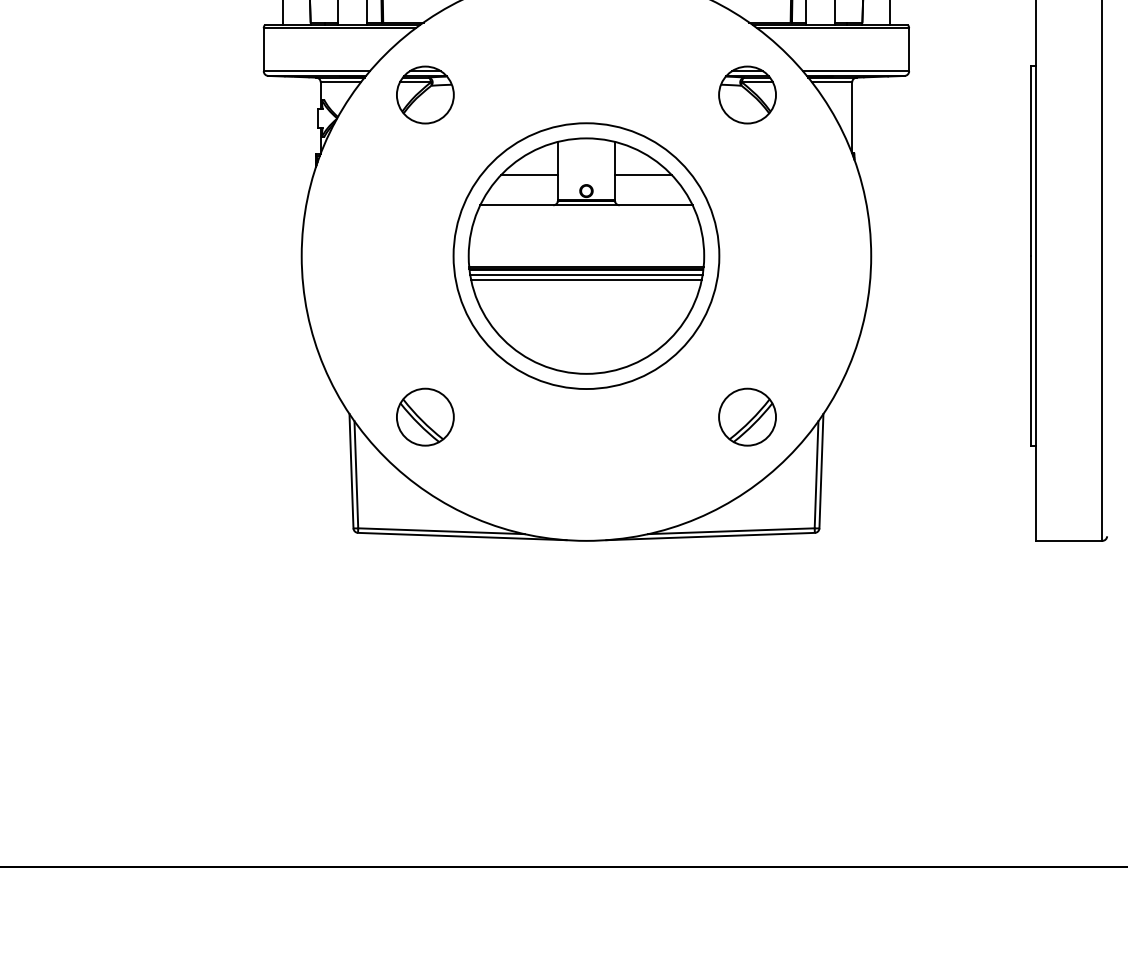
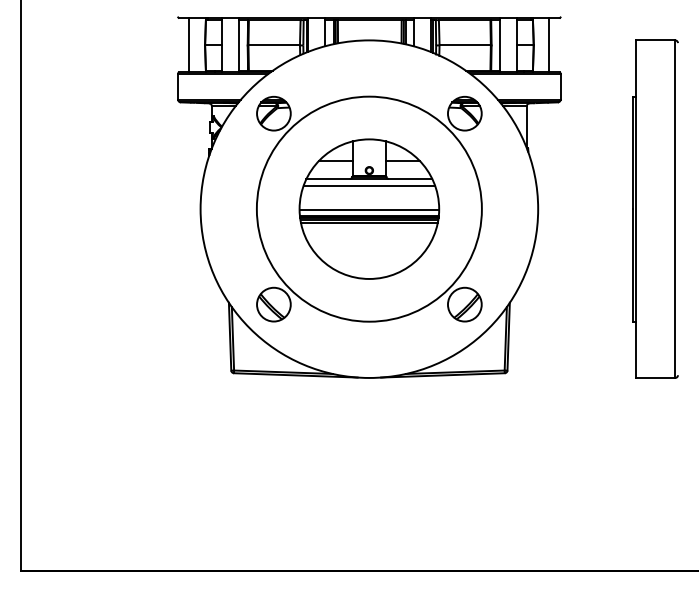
line: (586, 216) -> (369, 185), added
circle: (584, 254) -> (368, 208), size x1.43
line: (586, 258) -> (369, 210), added

